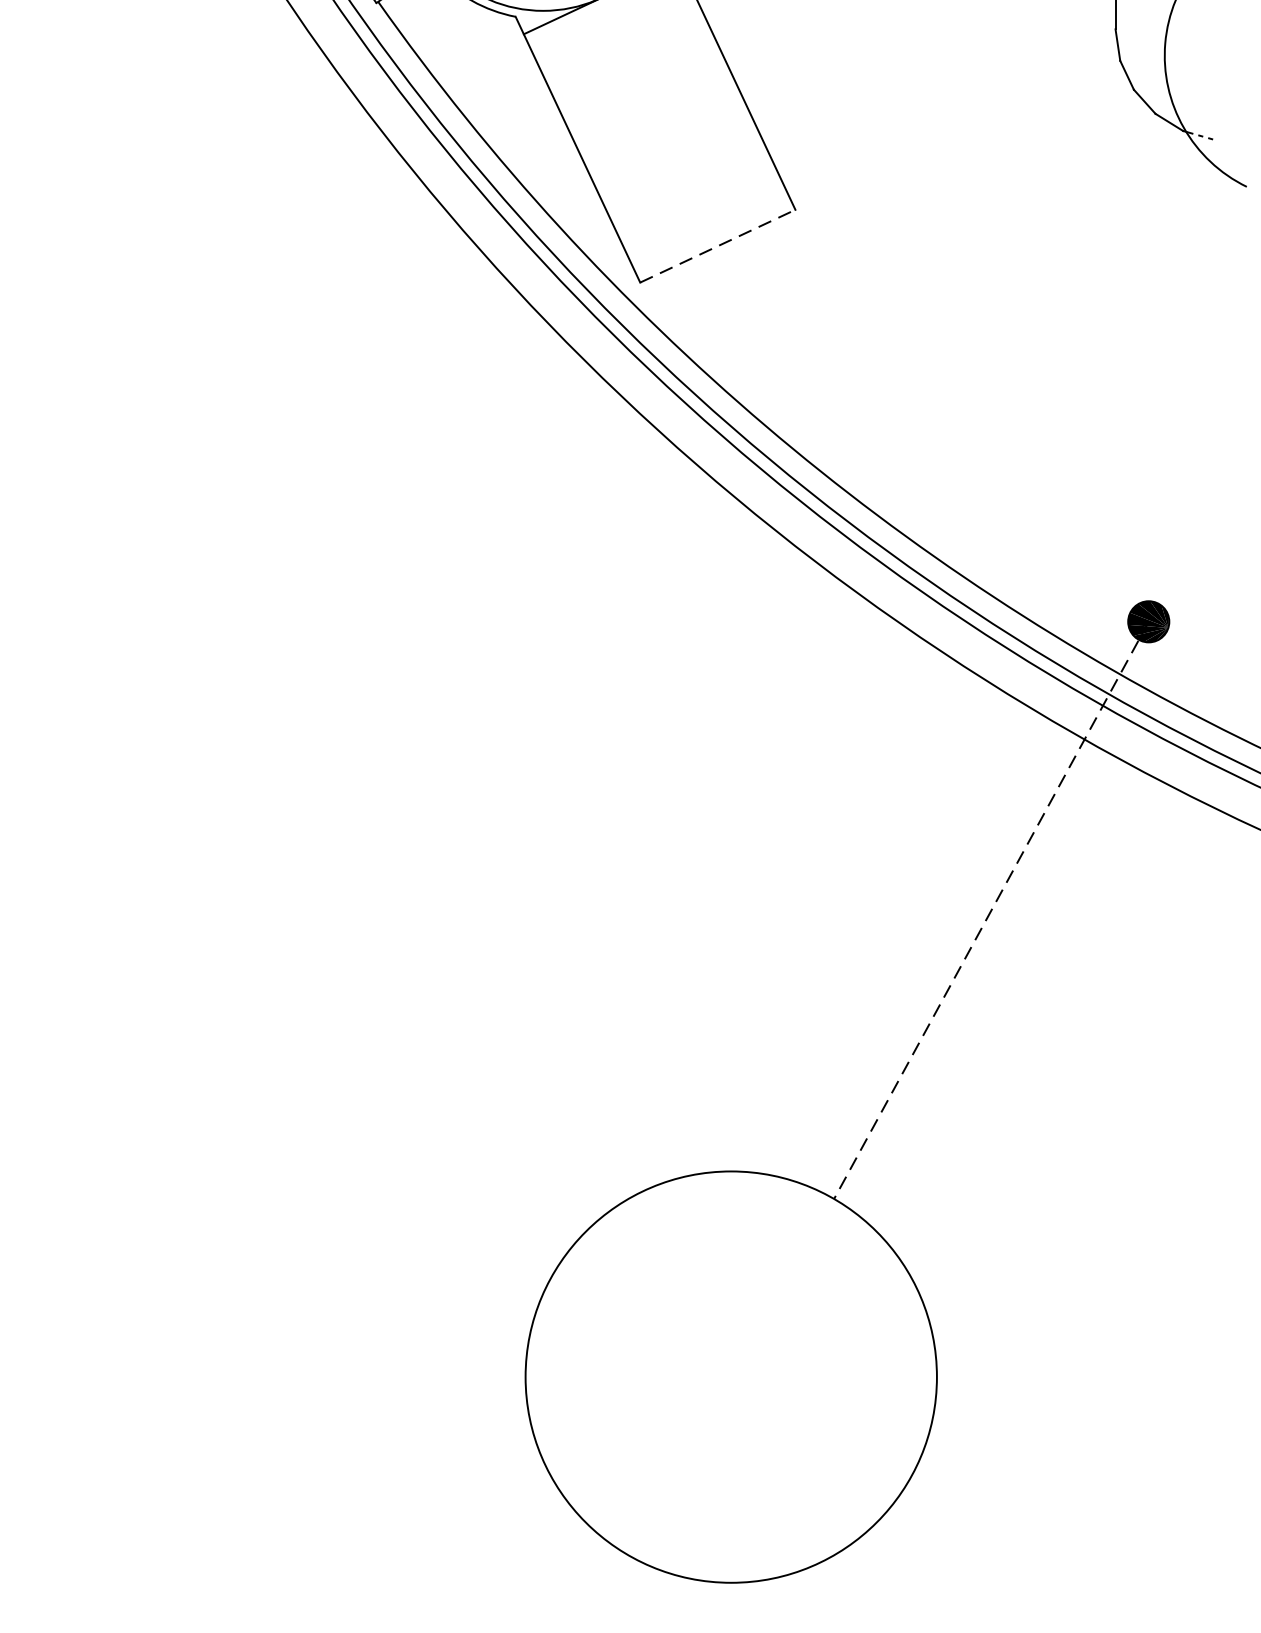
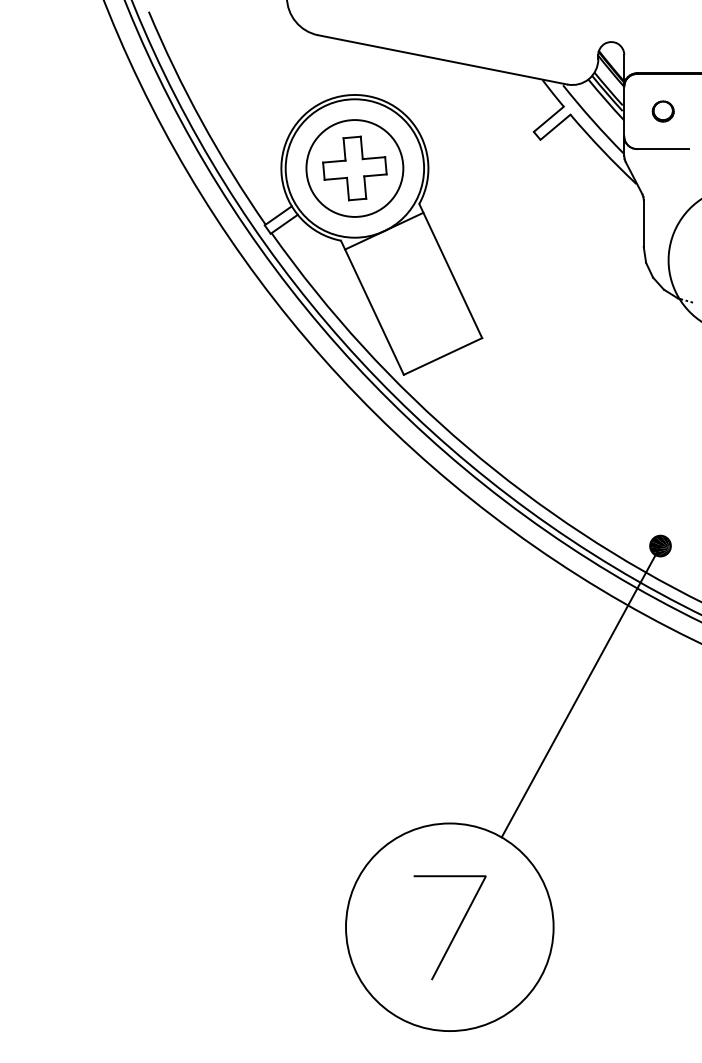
line: (718, 246) -> (443, 356), dashed -> solid
line: (992, 909) -> (581, 691), dashed -> solid
line: (744, 1383) -> (456, 930), added

